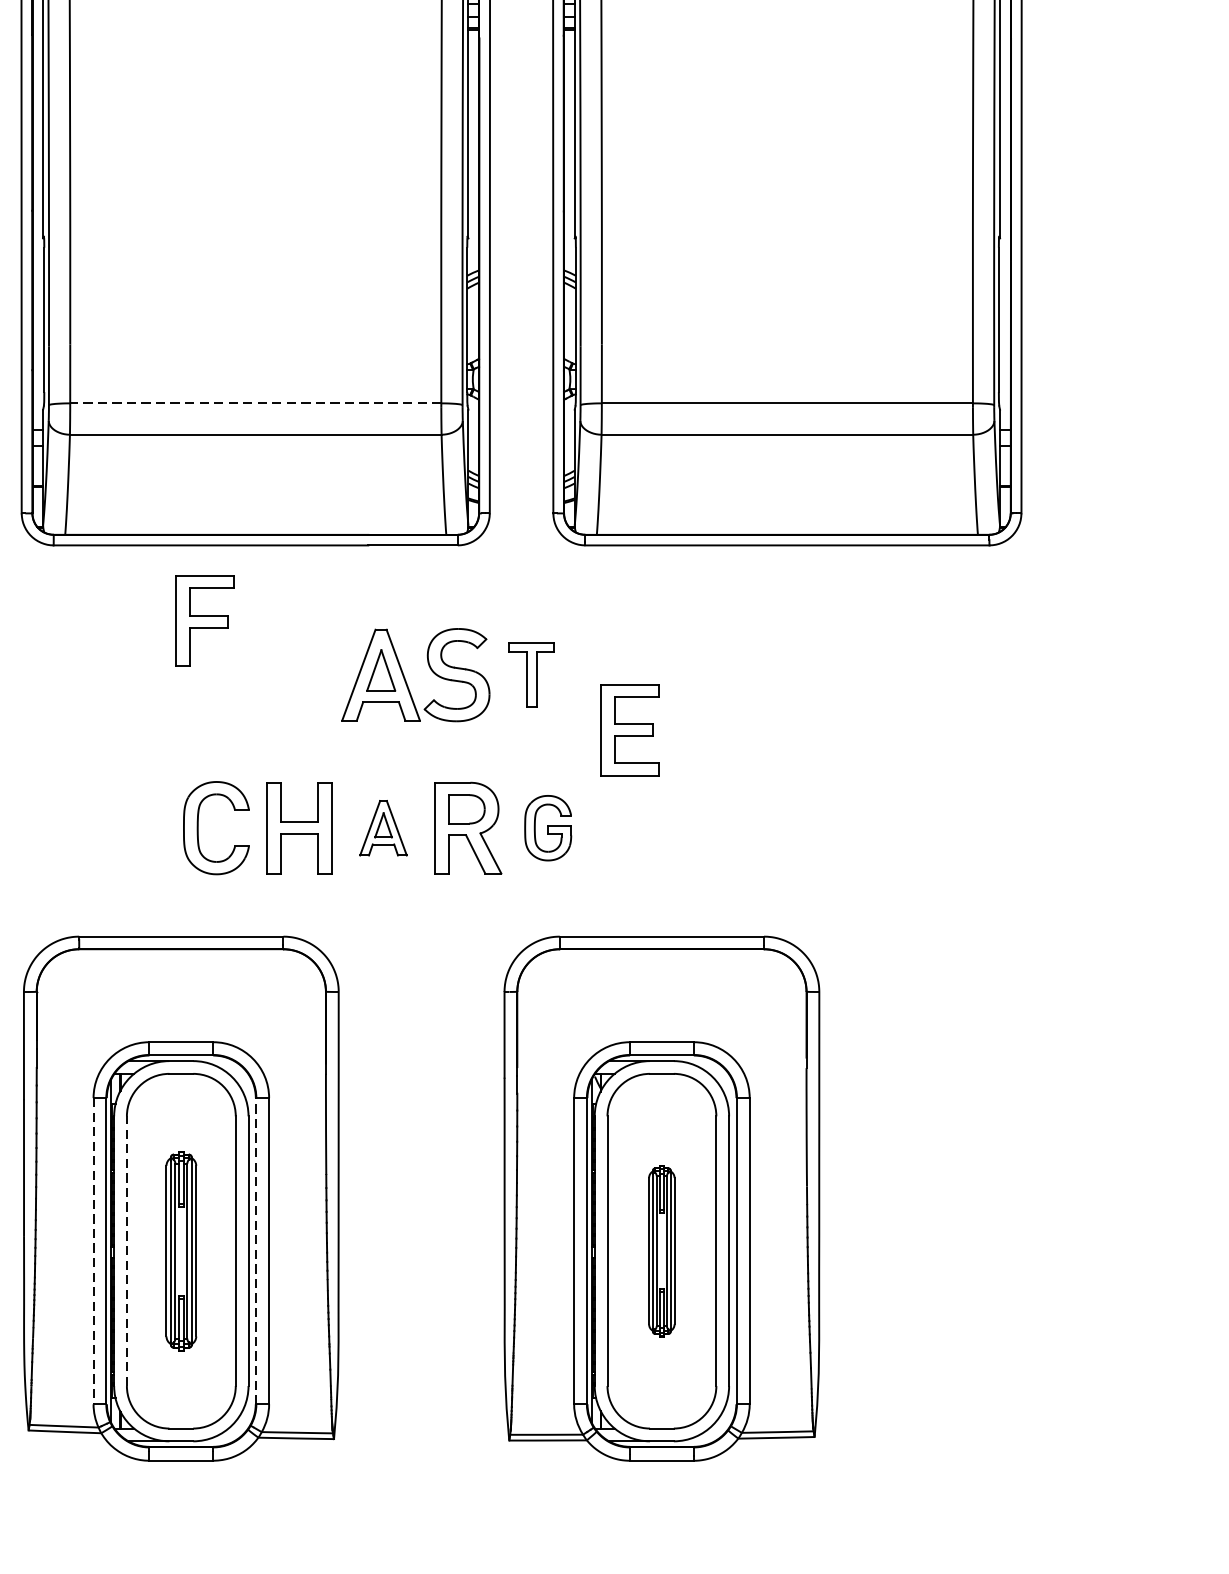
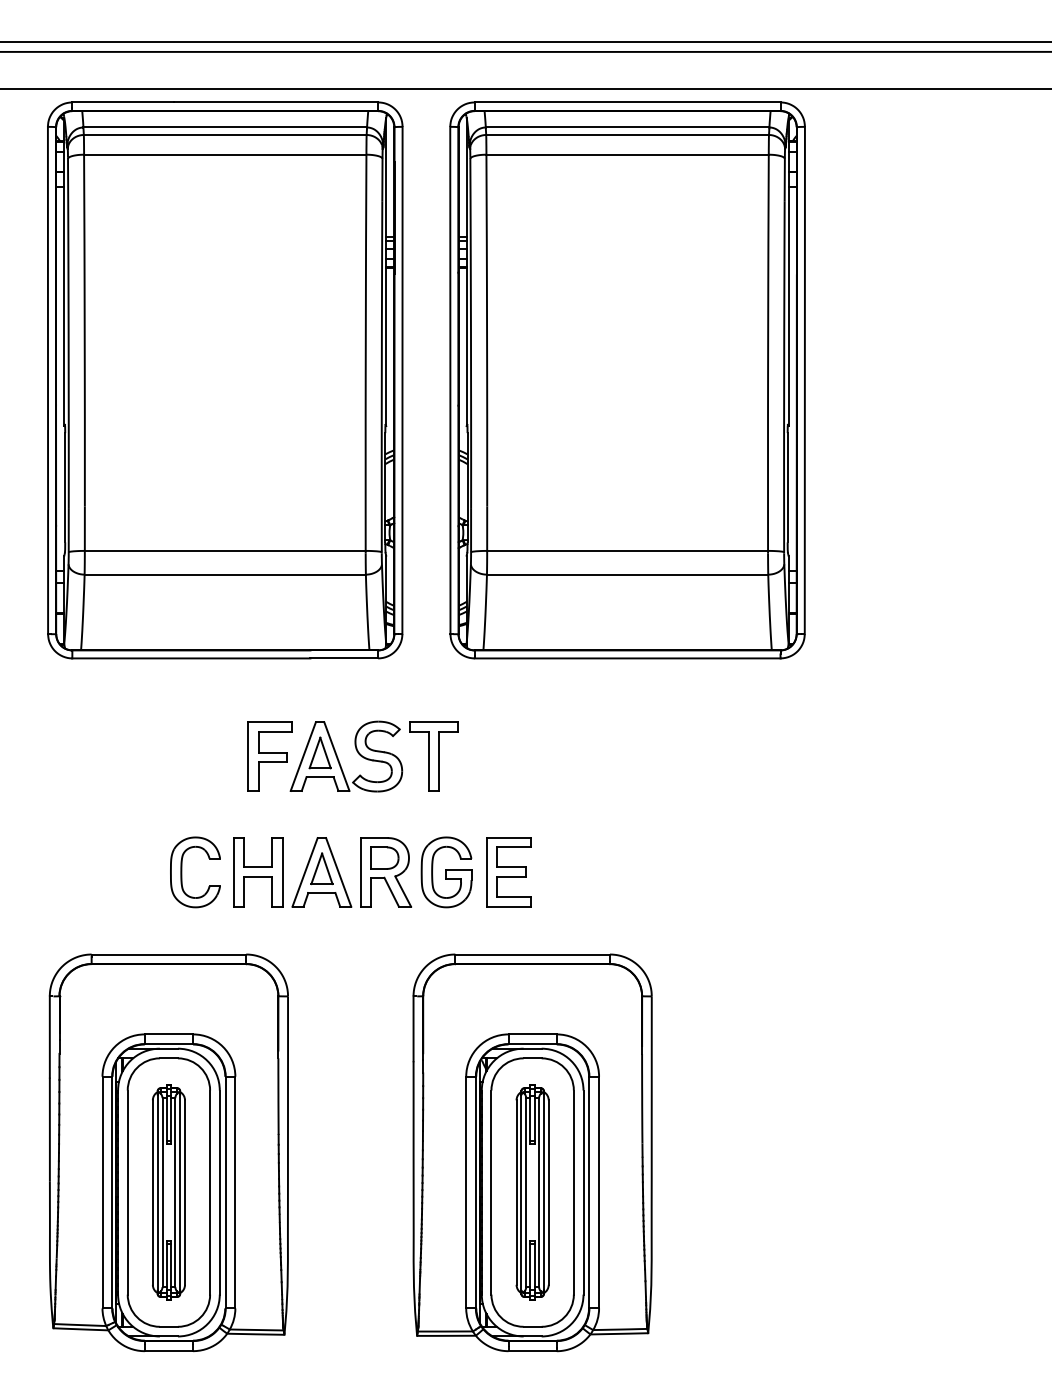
line: (254, 402) -> (224, 550), dashed -> solid
part: (204, 620) -> (269, 756), moved
part: (530, 675) -> (433, 756), size x1.43
part: (630, 730) -> (508, 872), moved
part: (382, 828) -> (321, 872), size x1.67
part: (548, 828) -> (446, 872), size x1.43
line: (93, 1251) -> (102, 1192), dashed -> solid
line: (126, 1251) -> (127, 1192), dashed -> solid
part: (180, 1251) -> (168, 1192), size x1.43
line: (256, 1251) -> (225, 1192), dashed -> solid
part: (661, 1251) -> (532, 1192), size x1.67

